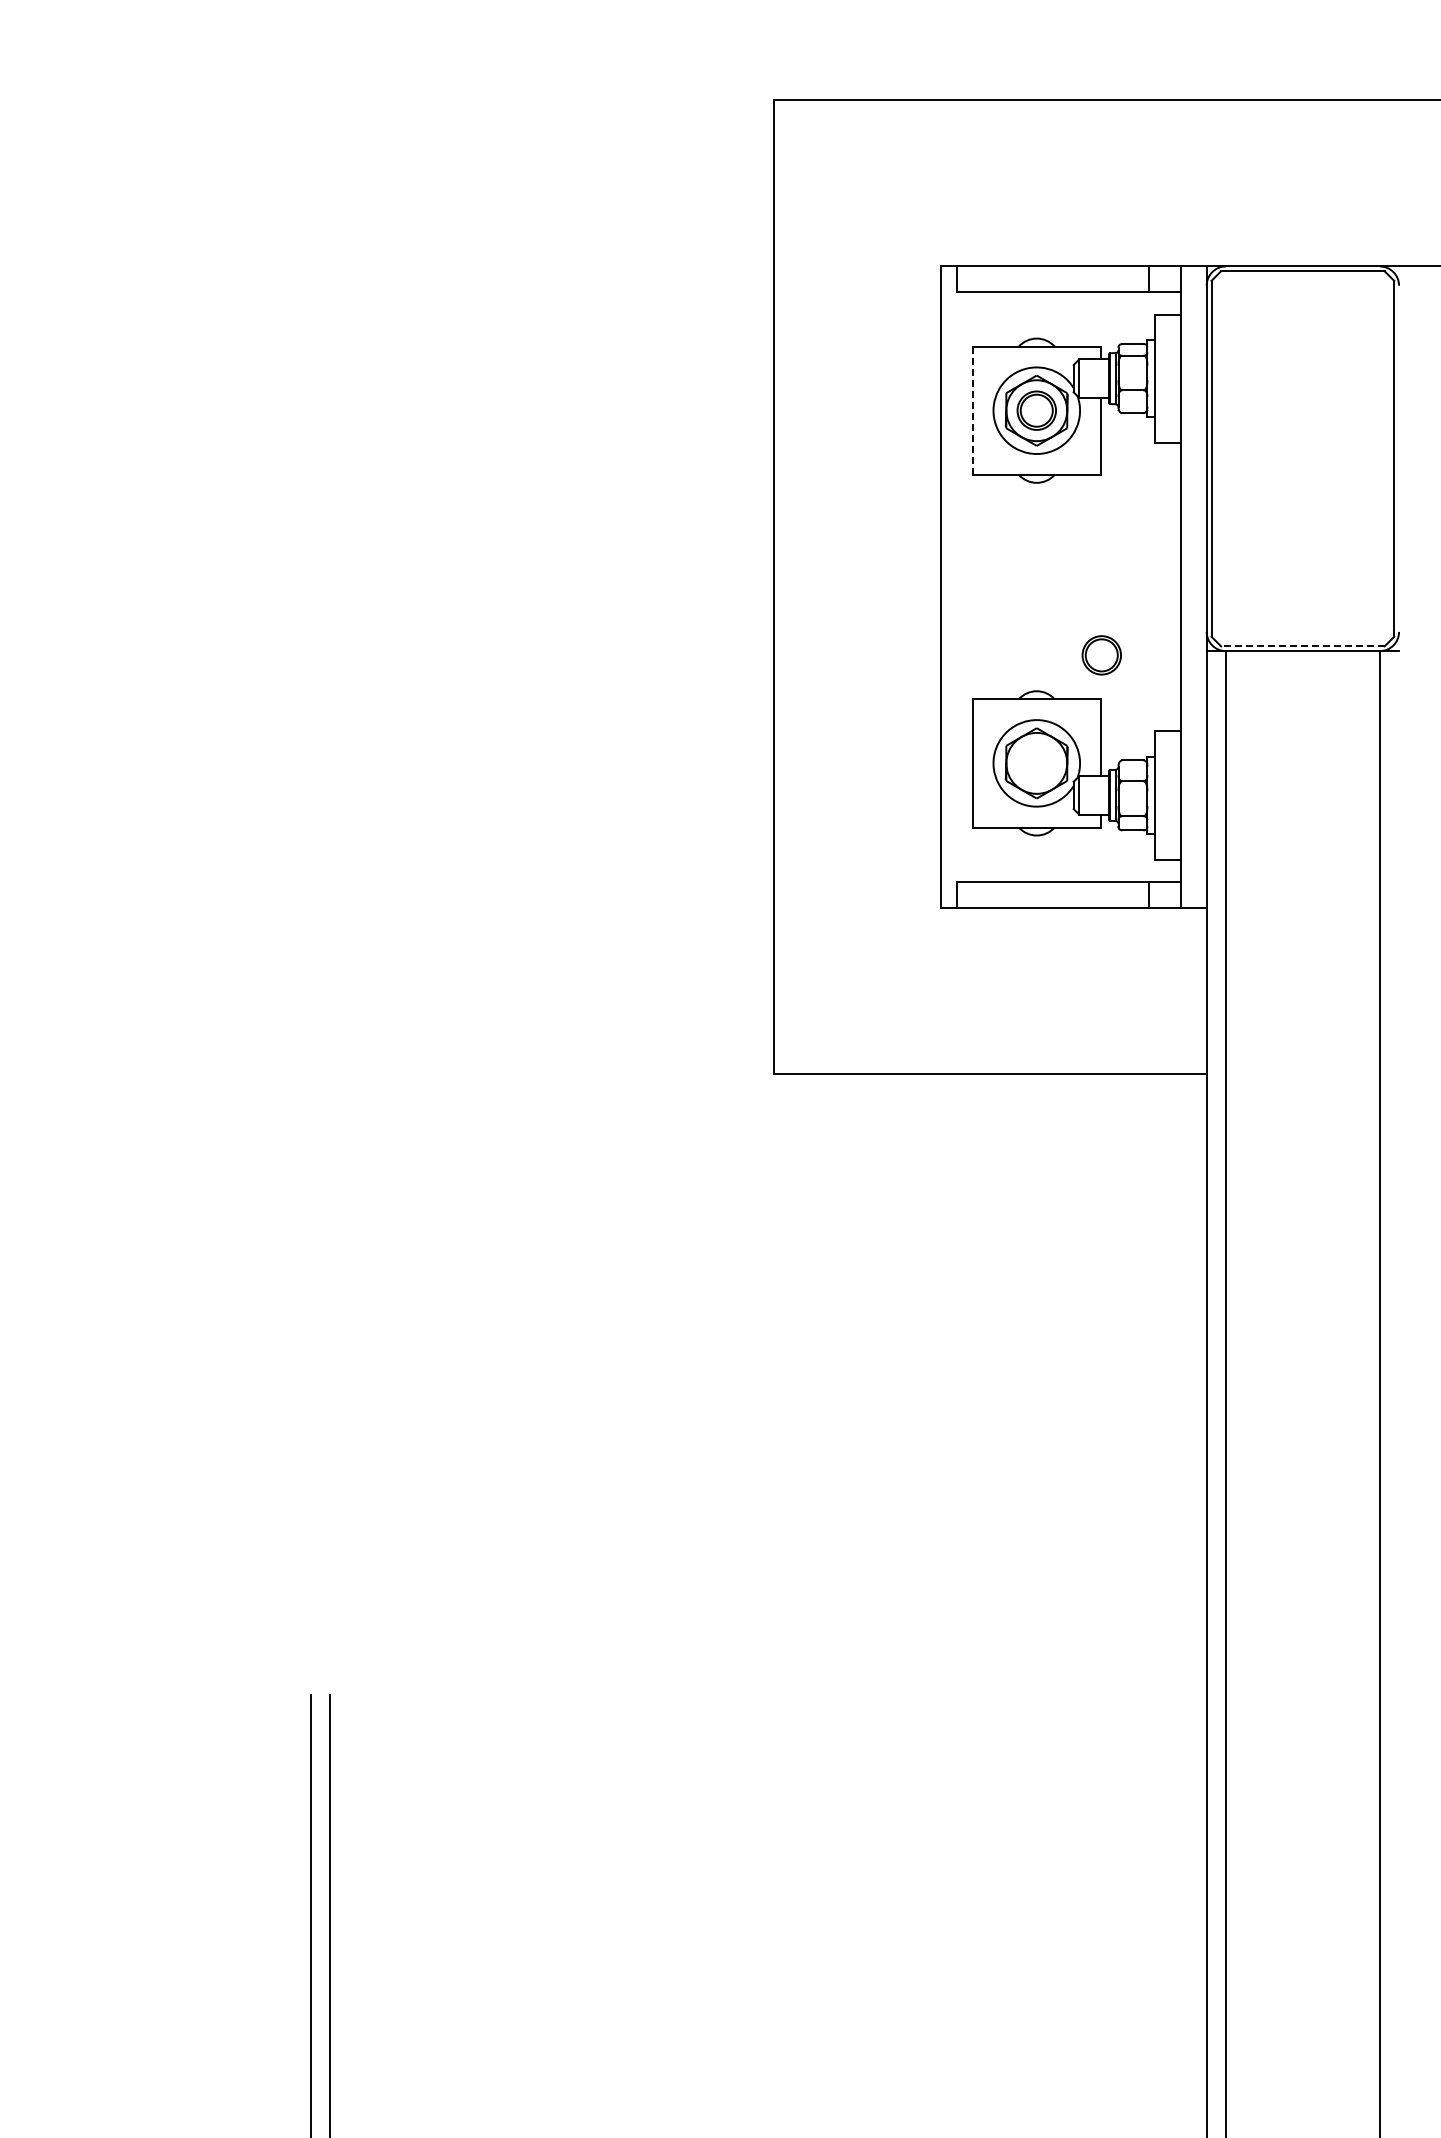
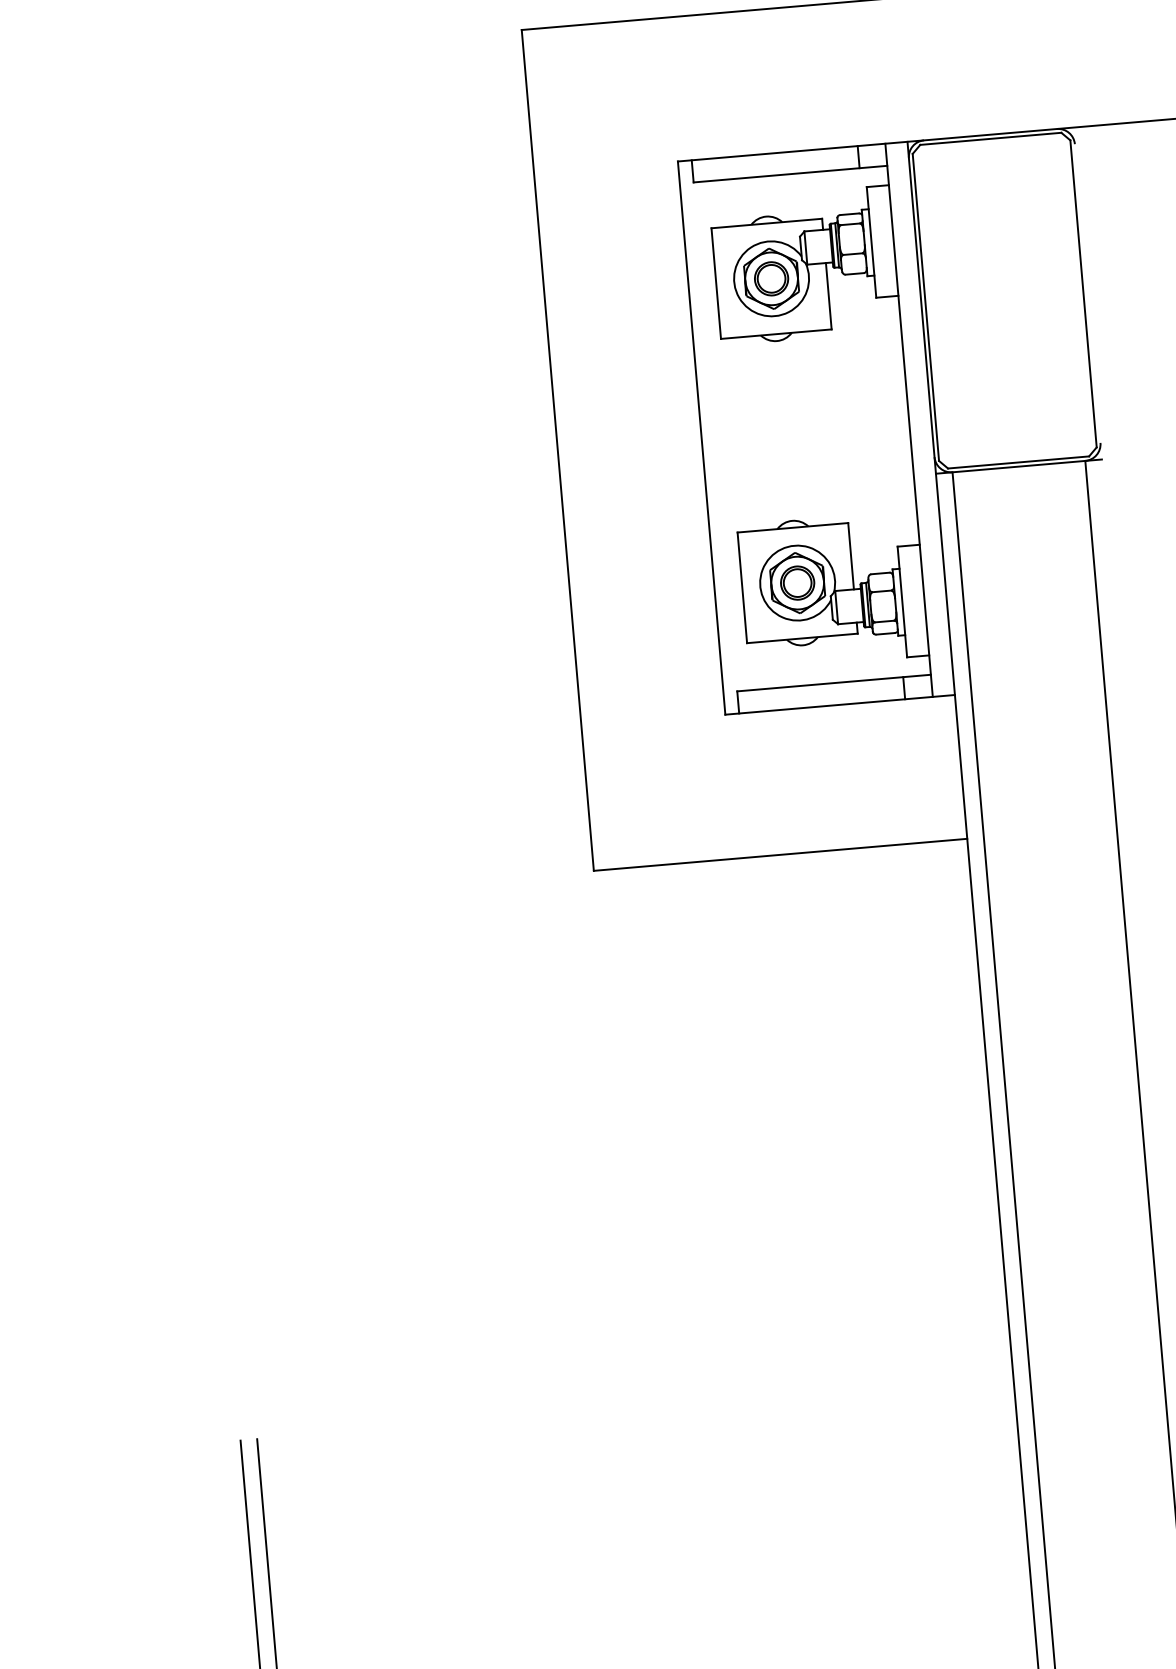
line: (972, 411) -> (716, 284), dashed -> solid
line: (1302, 646) -> (1018, 462), dashed -> solid
part: (1101, 655) -> (797, 583), moved

